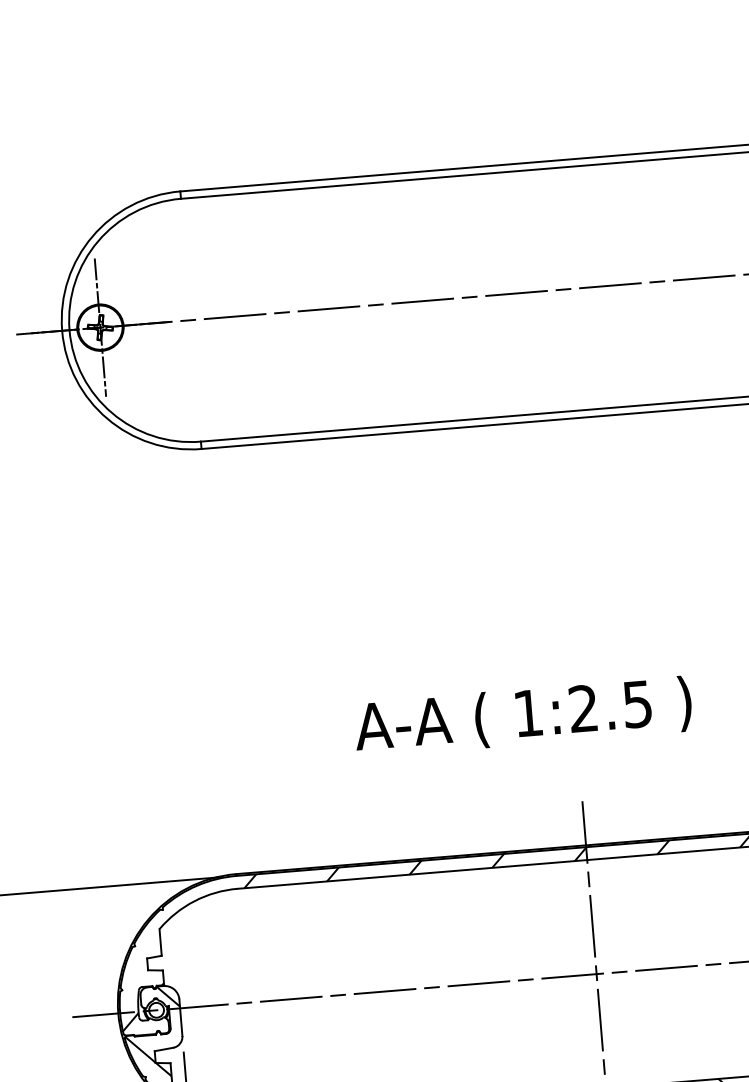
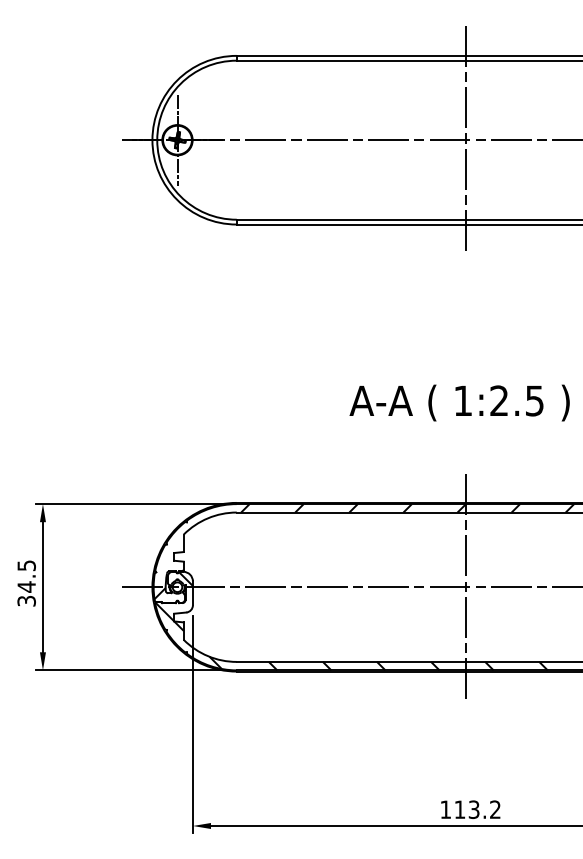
line: (540, 290) -> (465, 139), added
text: (522, 716) -> (459, 402), moved

